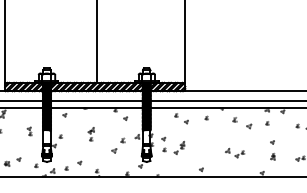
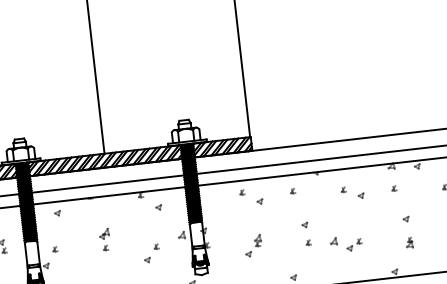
part: (242, 122) -> (352, 191), size x0.71
part: (163, 144) -> (305, 234), moved
part: (117, 145) -> (150, 253), size x0.71

